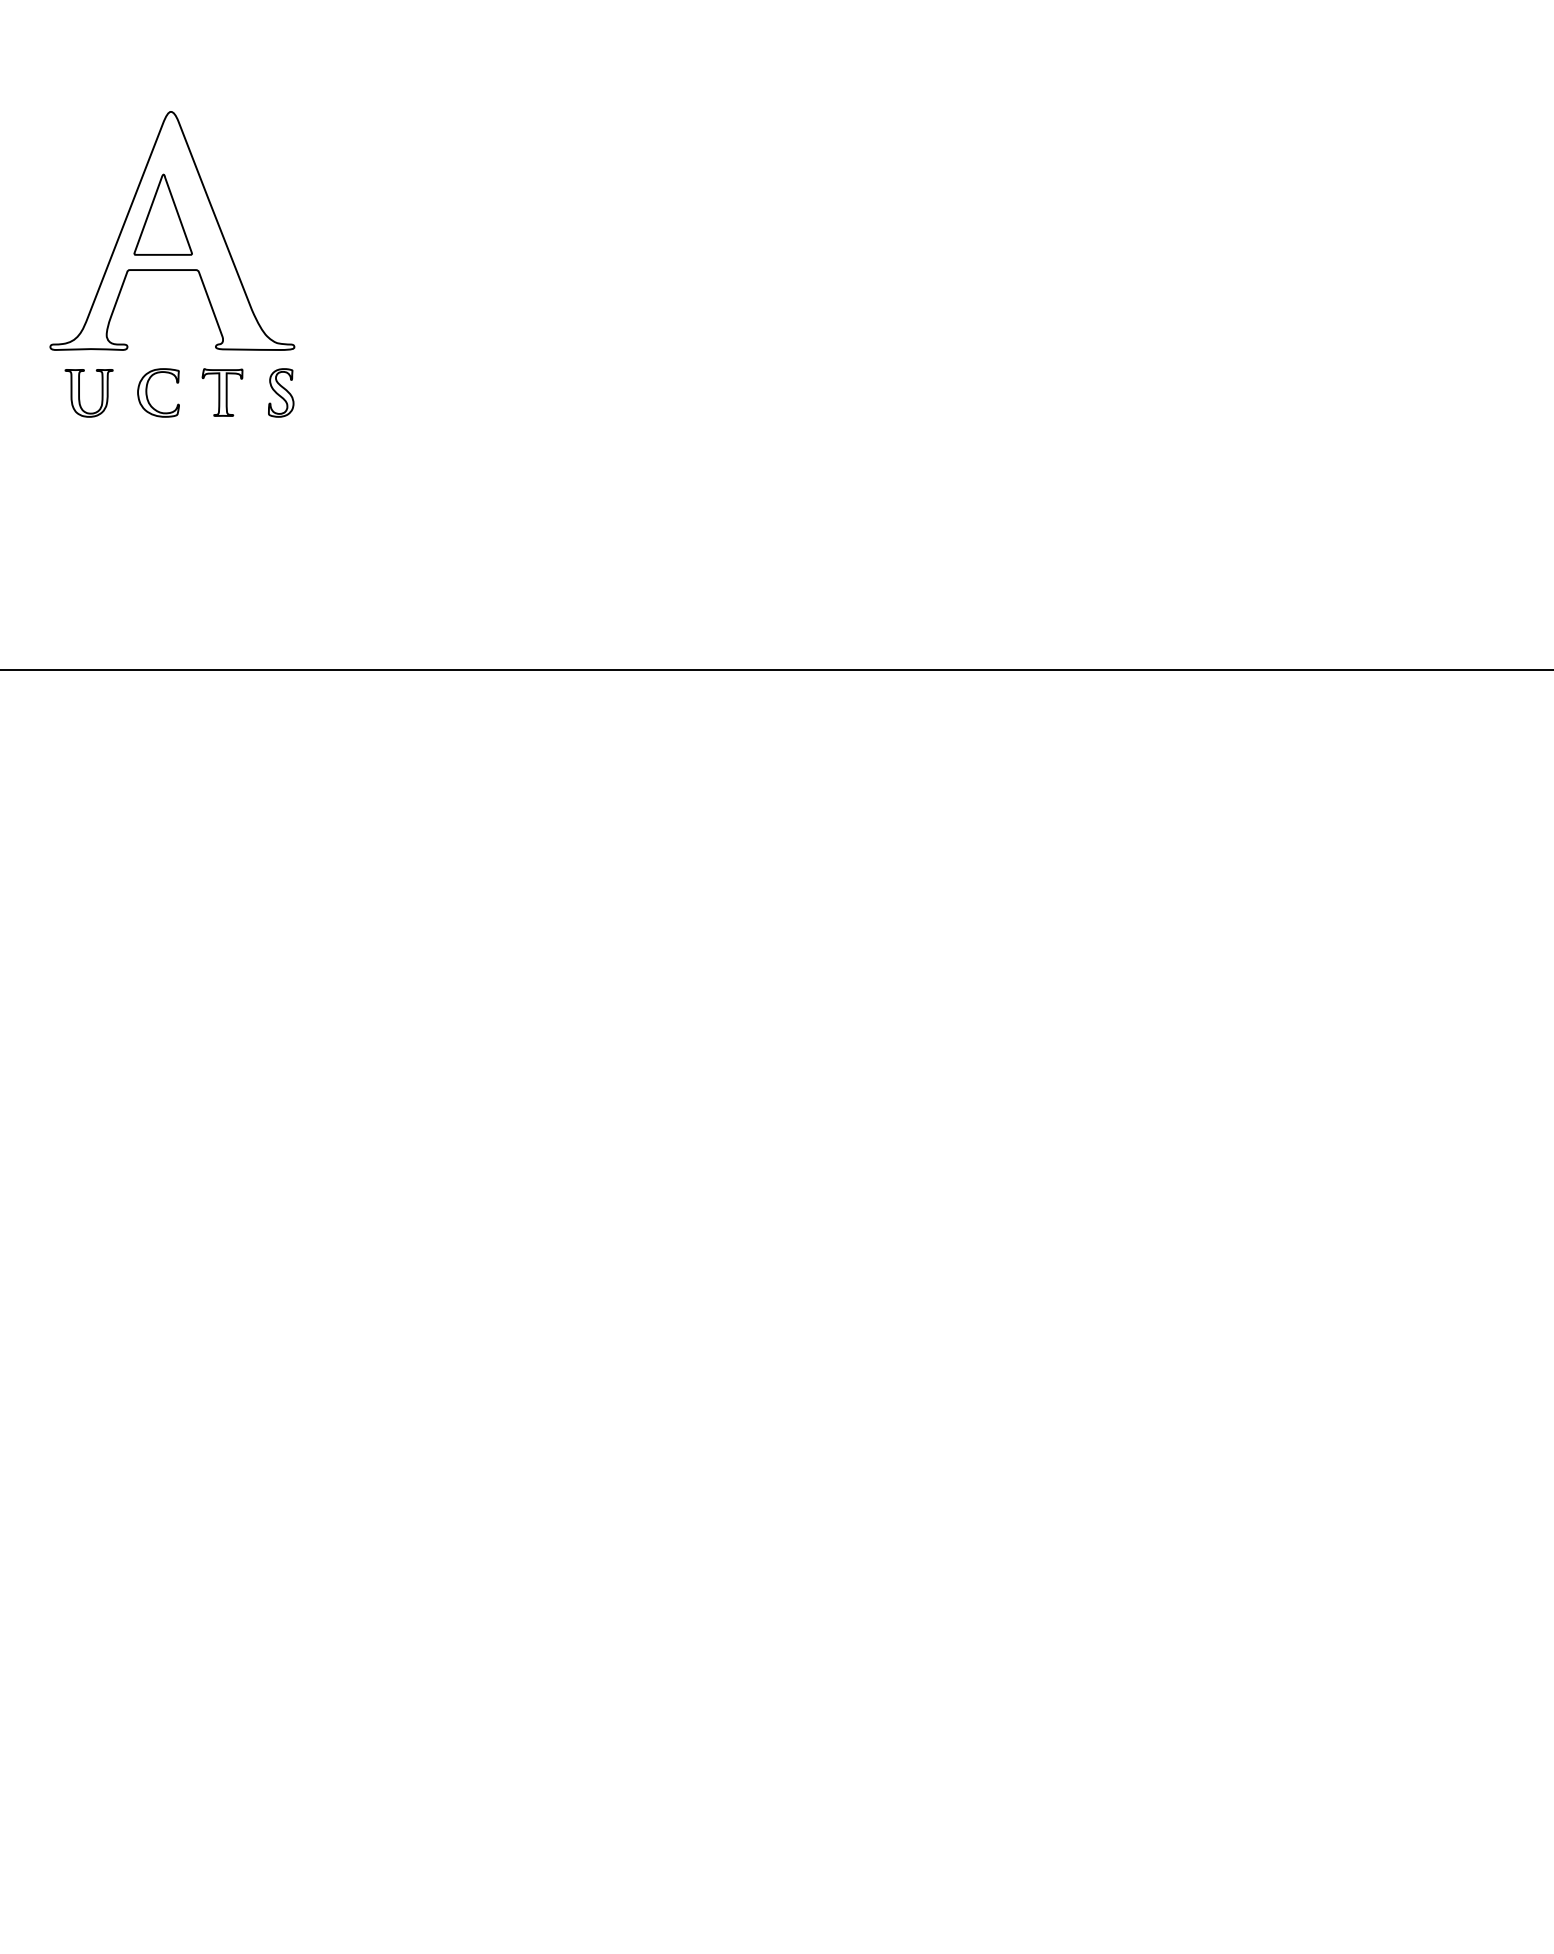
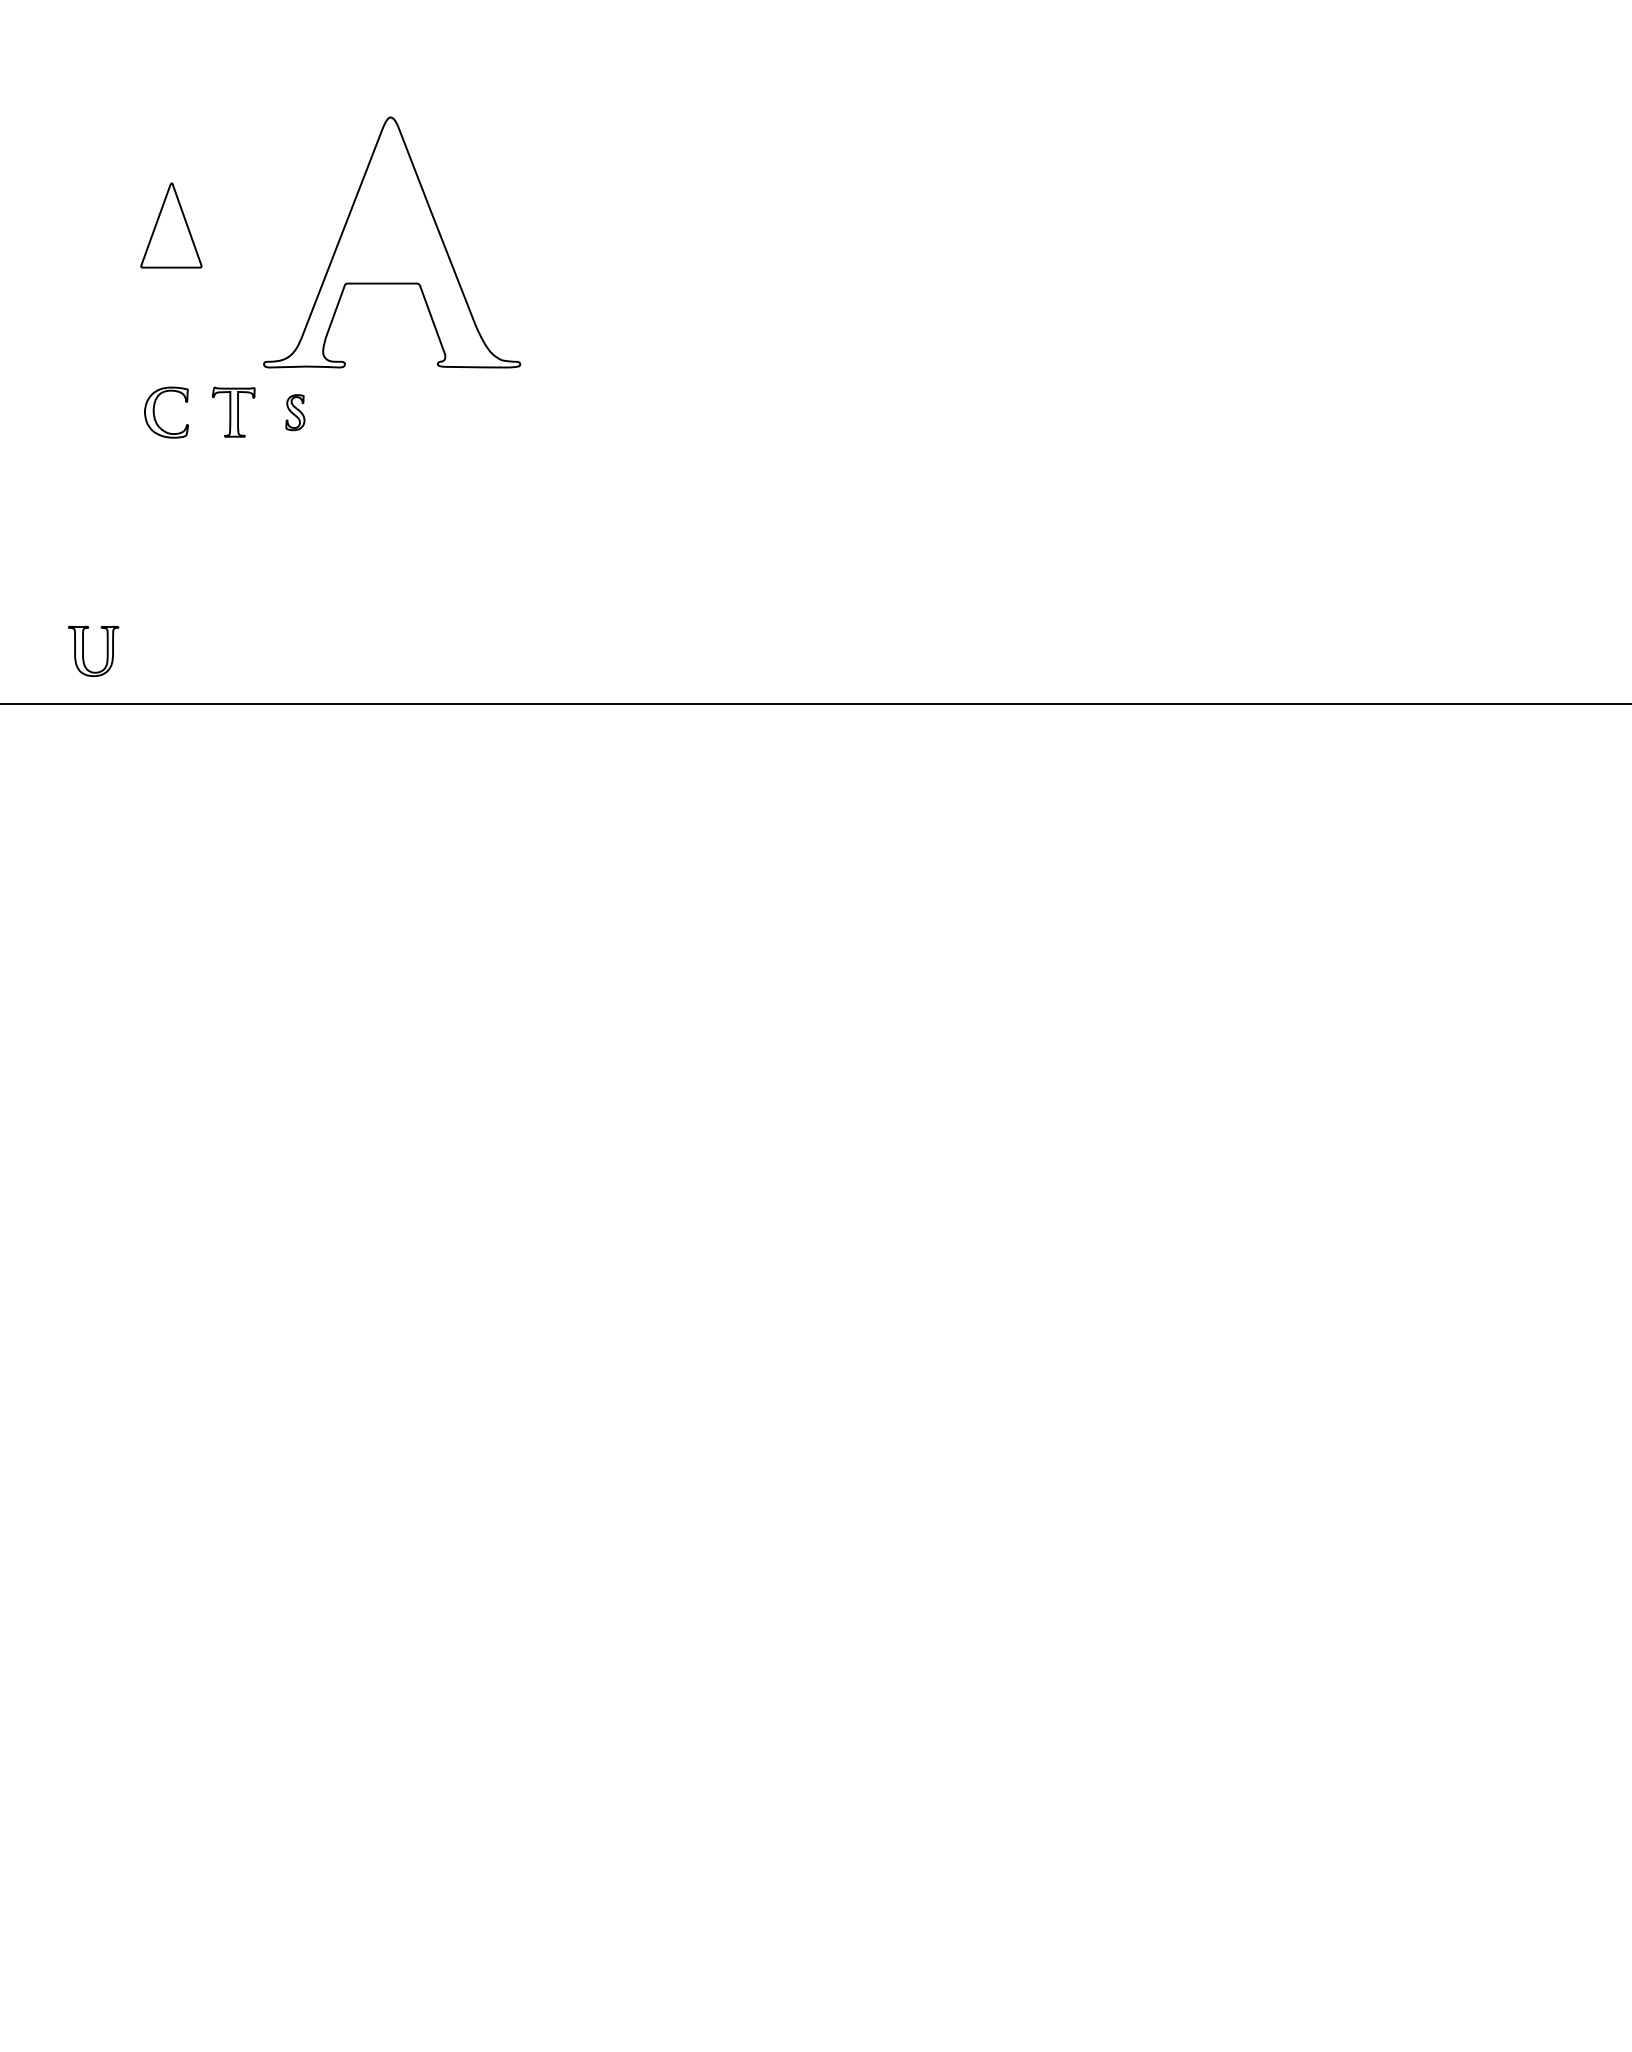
part: (172, 230) -> (392, 242), moved
part: (281, 392) -> (295, 412), size x0.7
part: (79, 393) -> (83, 651), moved

